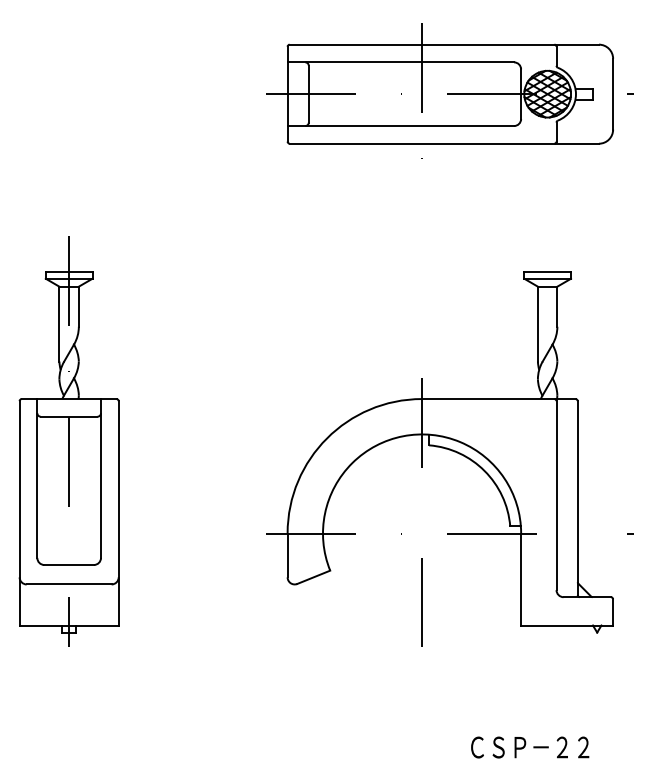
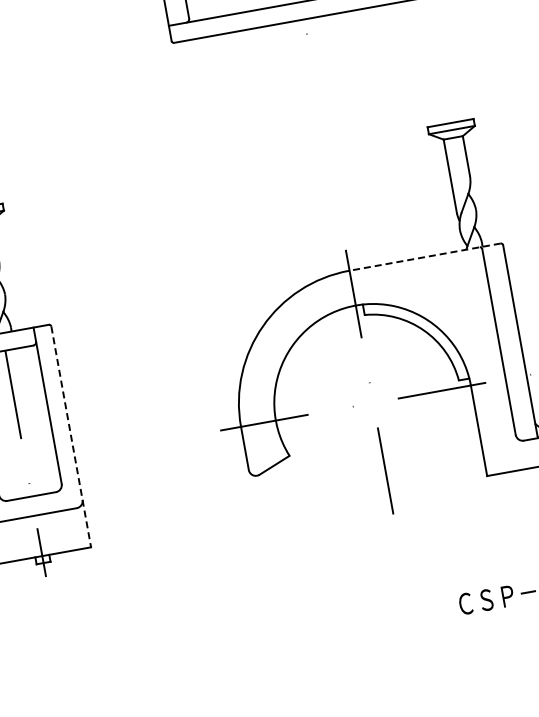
line: (498, 399) -> (424, 257), solid -> dashed
line: (118, 513) -> (71, 437), solid -> dashed

